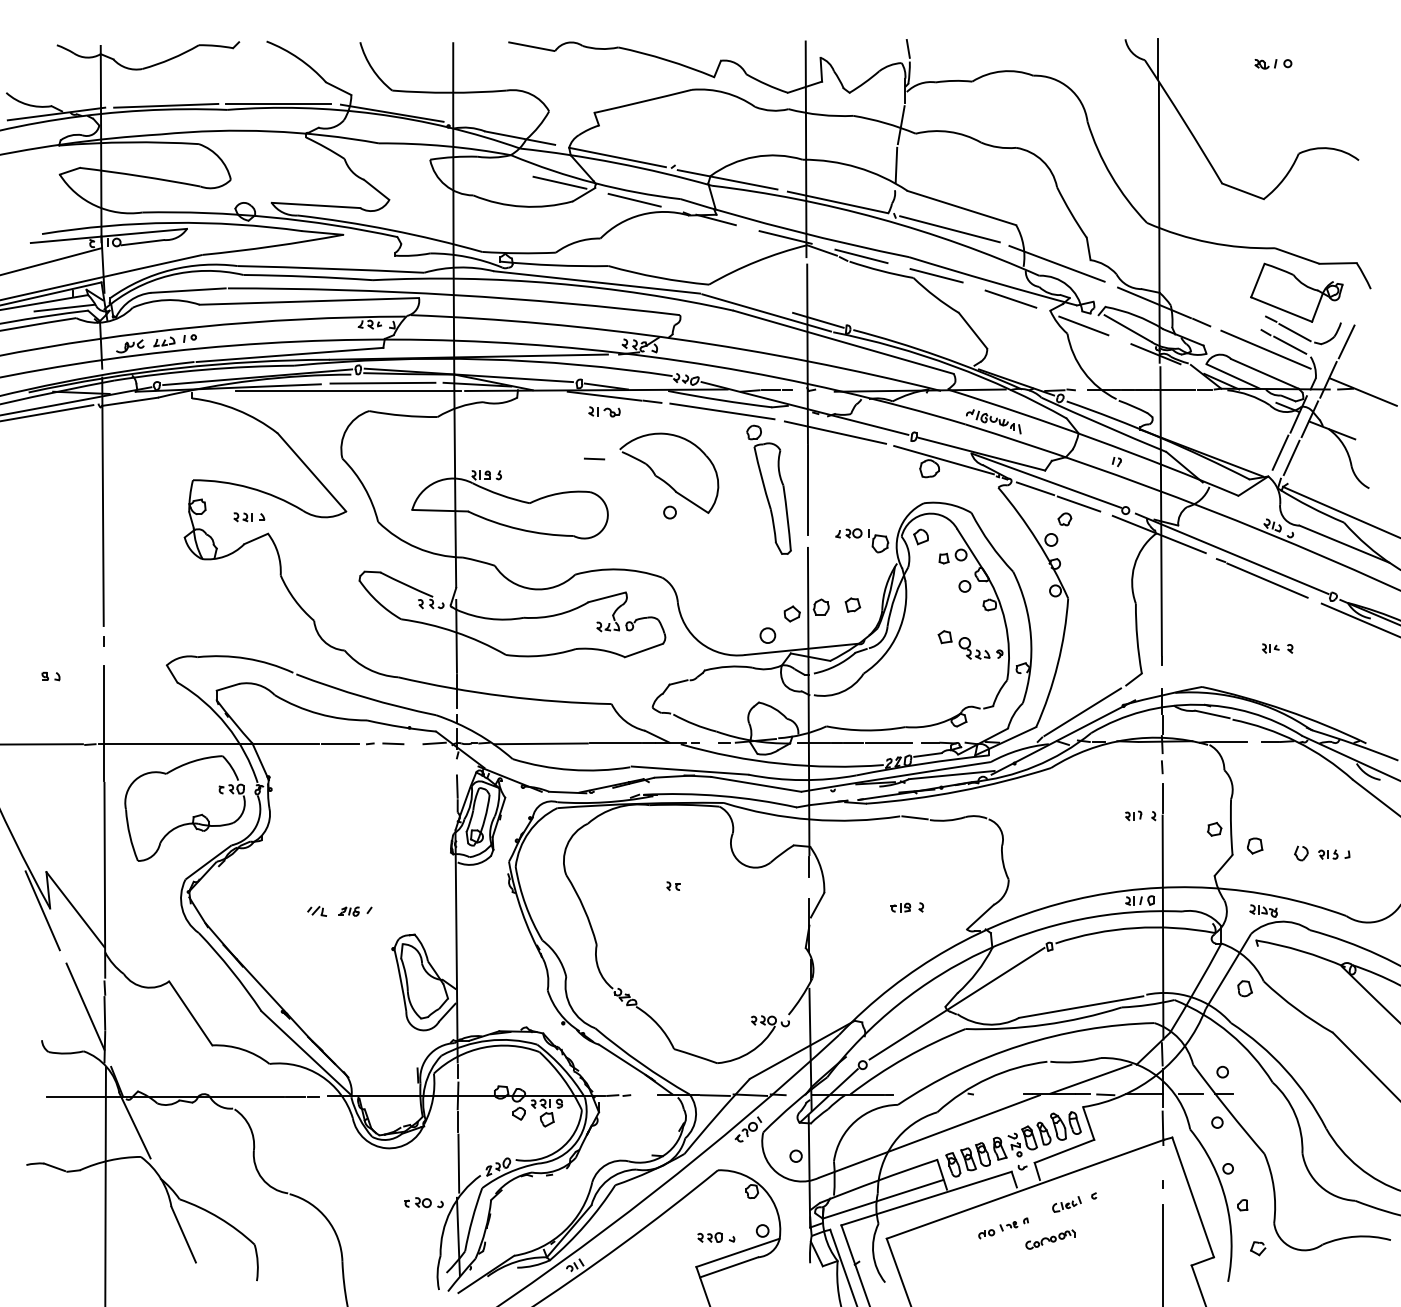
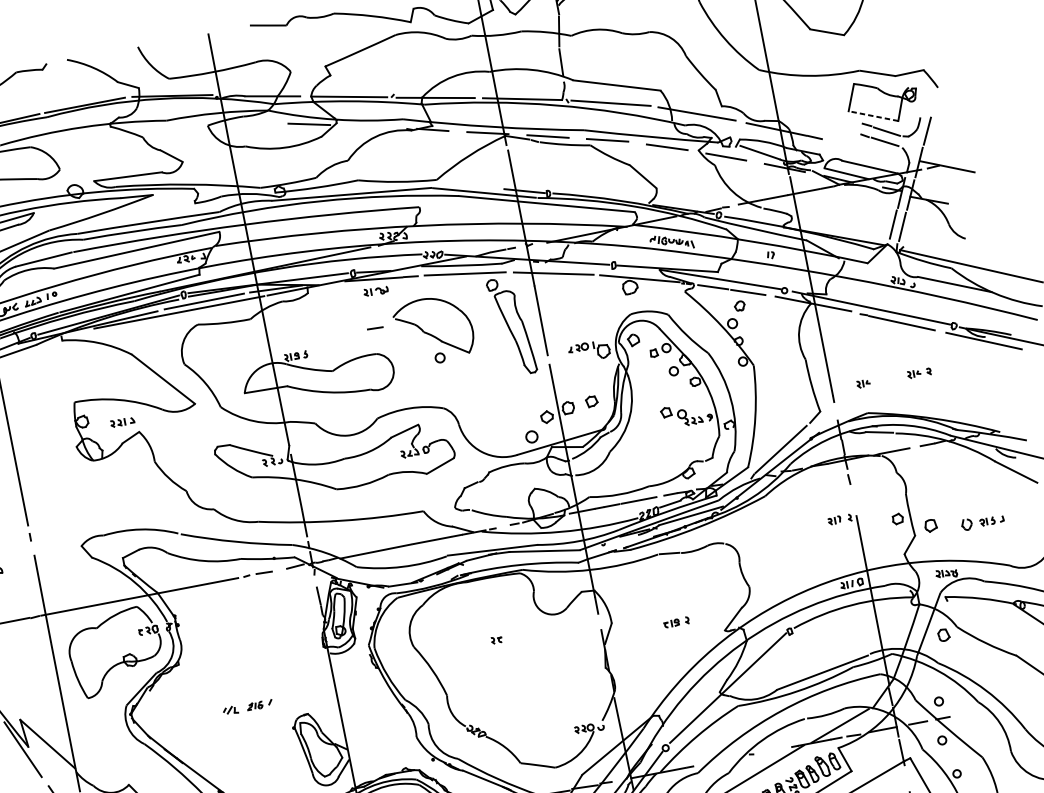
line: (634, 199) -> (368, 126), removed
line: (1281, 309) -> (873, 116), solid -> dashed
line: (1265, 349) -> (867, 148), removed
part: (1203, 648) -> (863, 383), added
line: (1162, 798) -> (853, 503), removed

